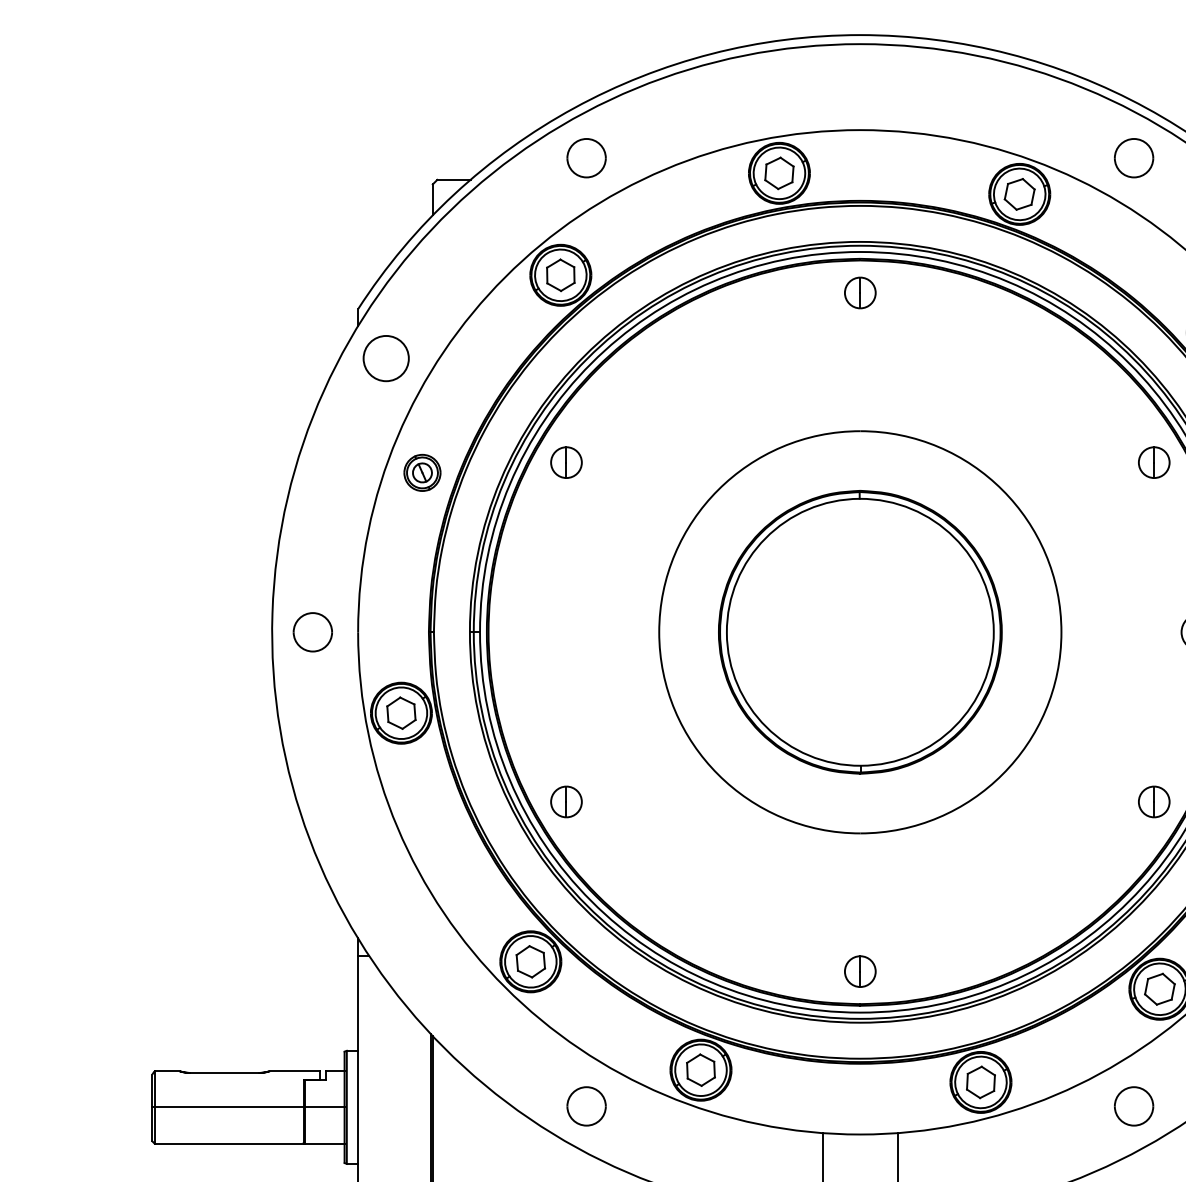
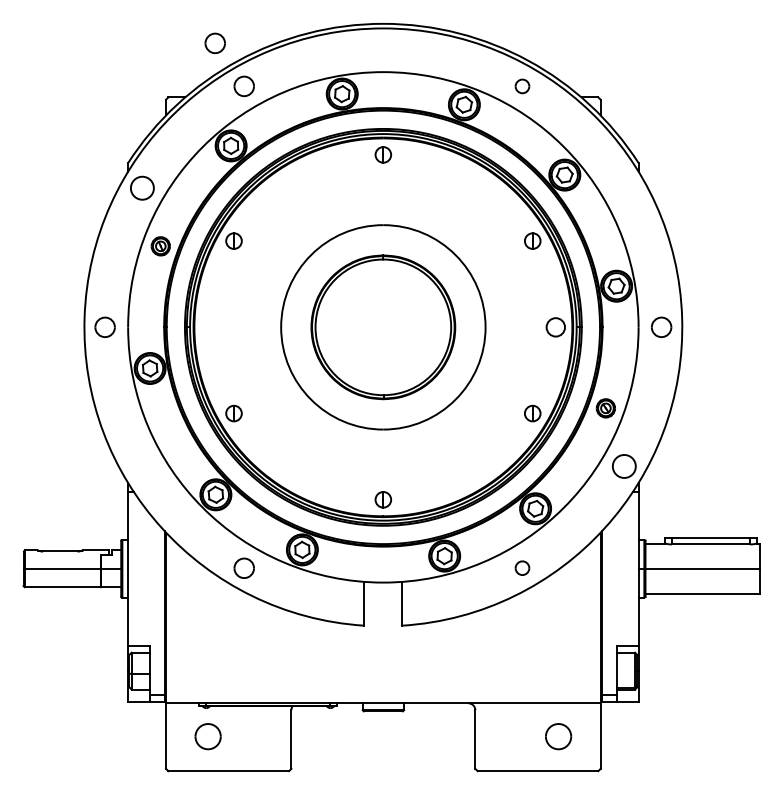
part: (528, 73) -> (214, 43), added
part: (1134, 158) -> (522, 86), size x0.7
part: (1134, 1104) -> (522, 567), size x0.7

